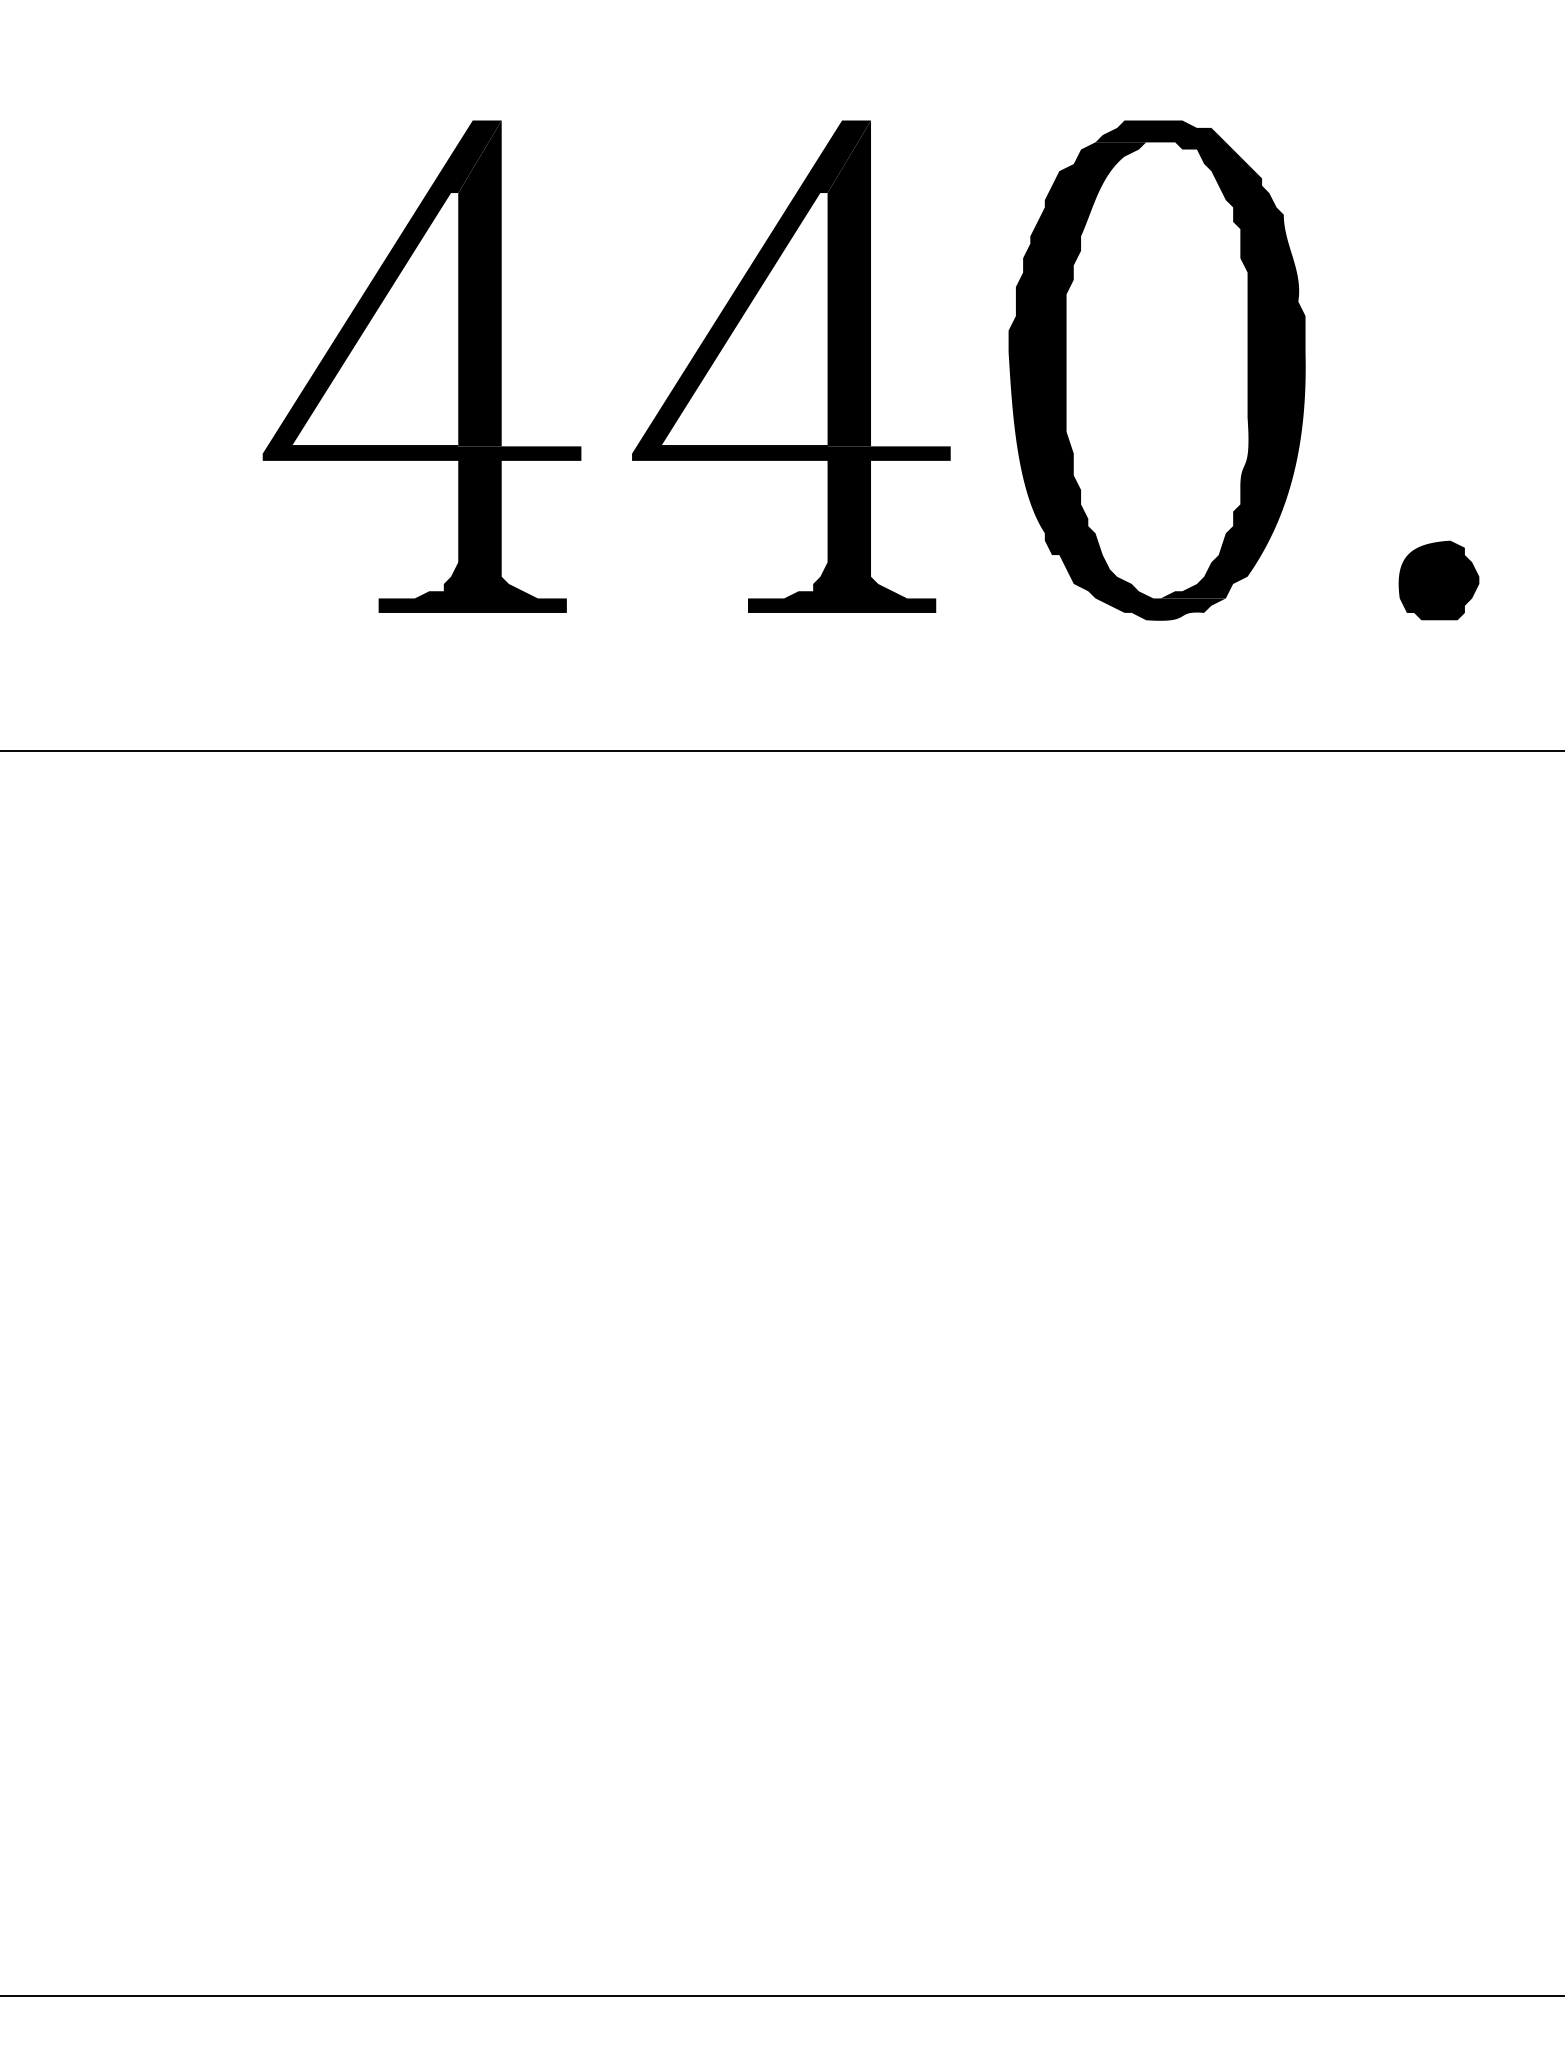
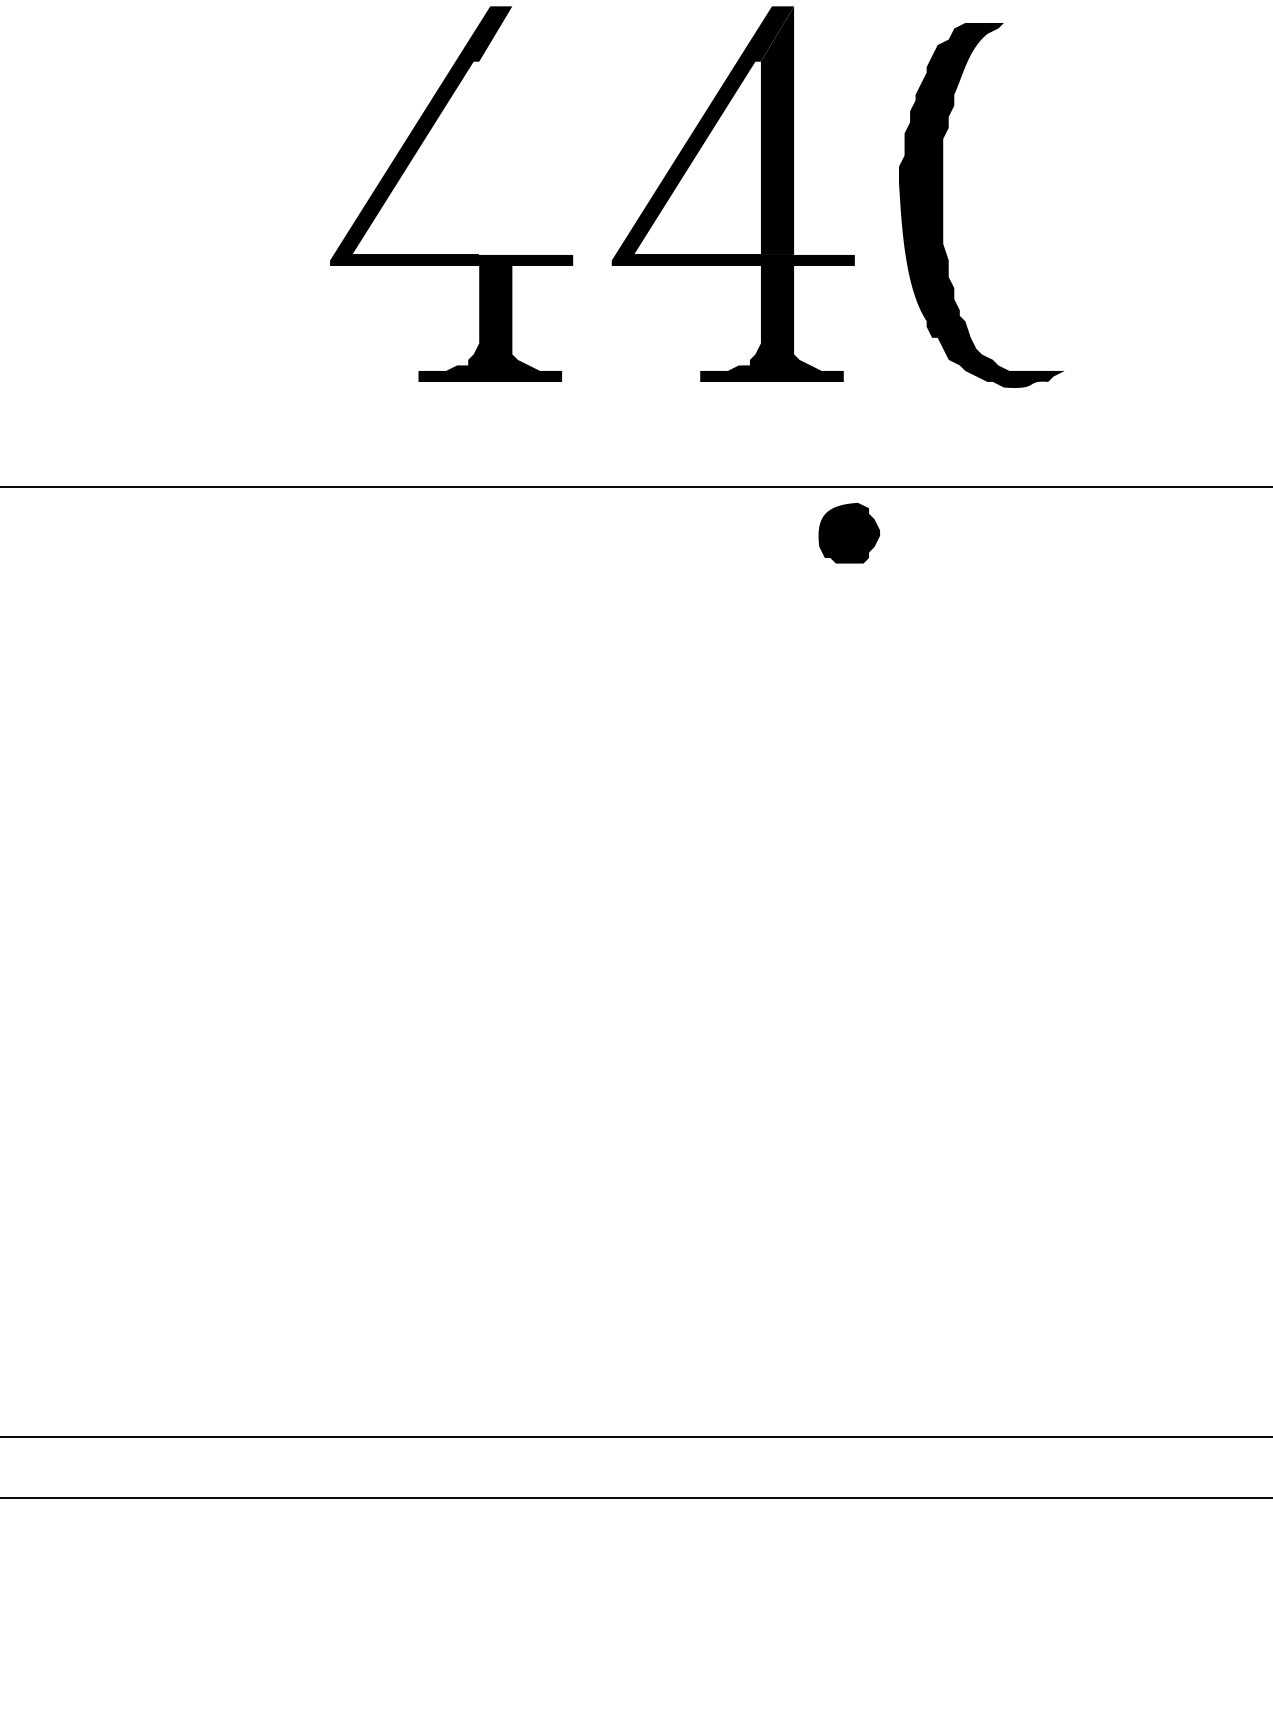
fill: (397, 283) -> (432, 130), removed
fill: (1200, 359) -> (1045, 188), removed
part: (1437, 580) -> (848, 533), moved

